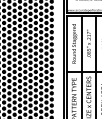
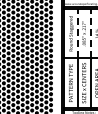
line: (81, 43) -> (77, 33), solid -> dashed
line: (96, 43) -> (90, 33), solid -> dashed

